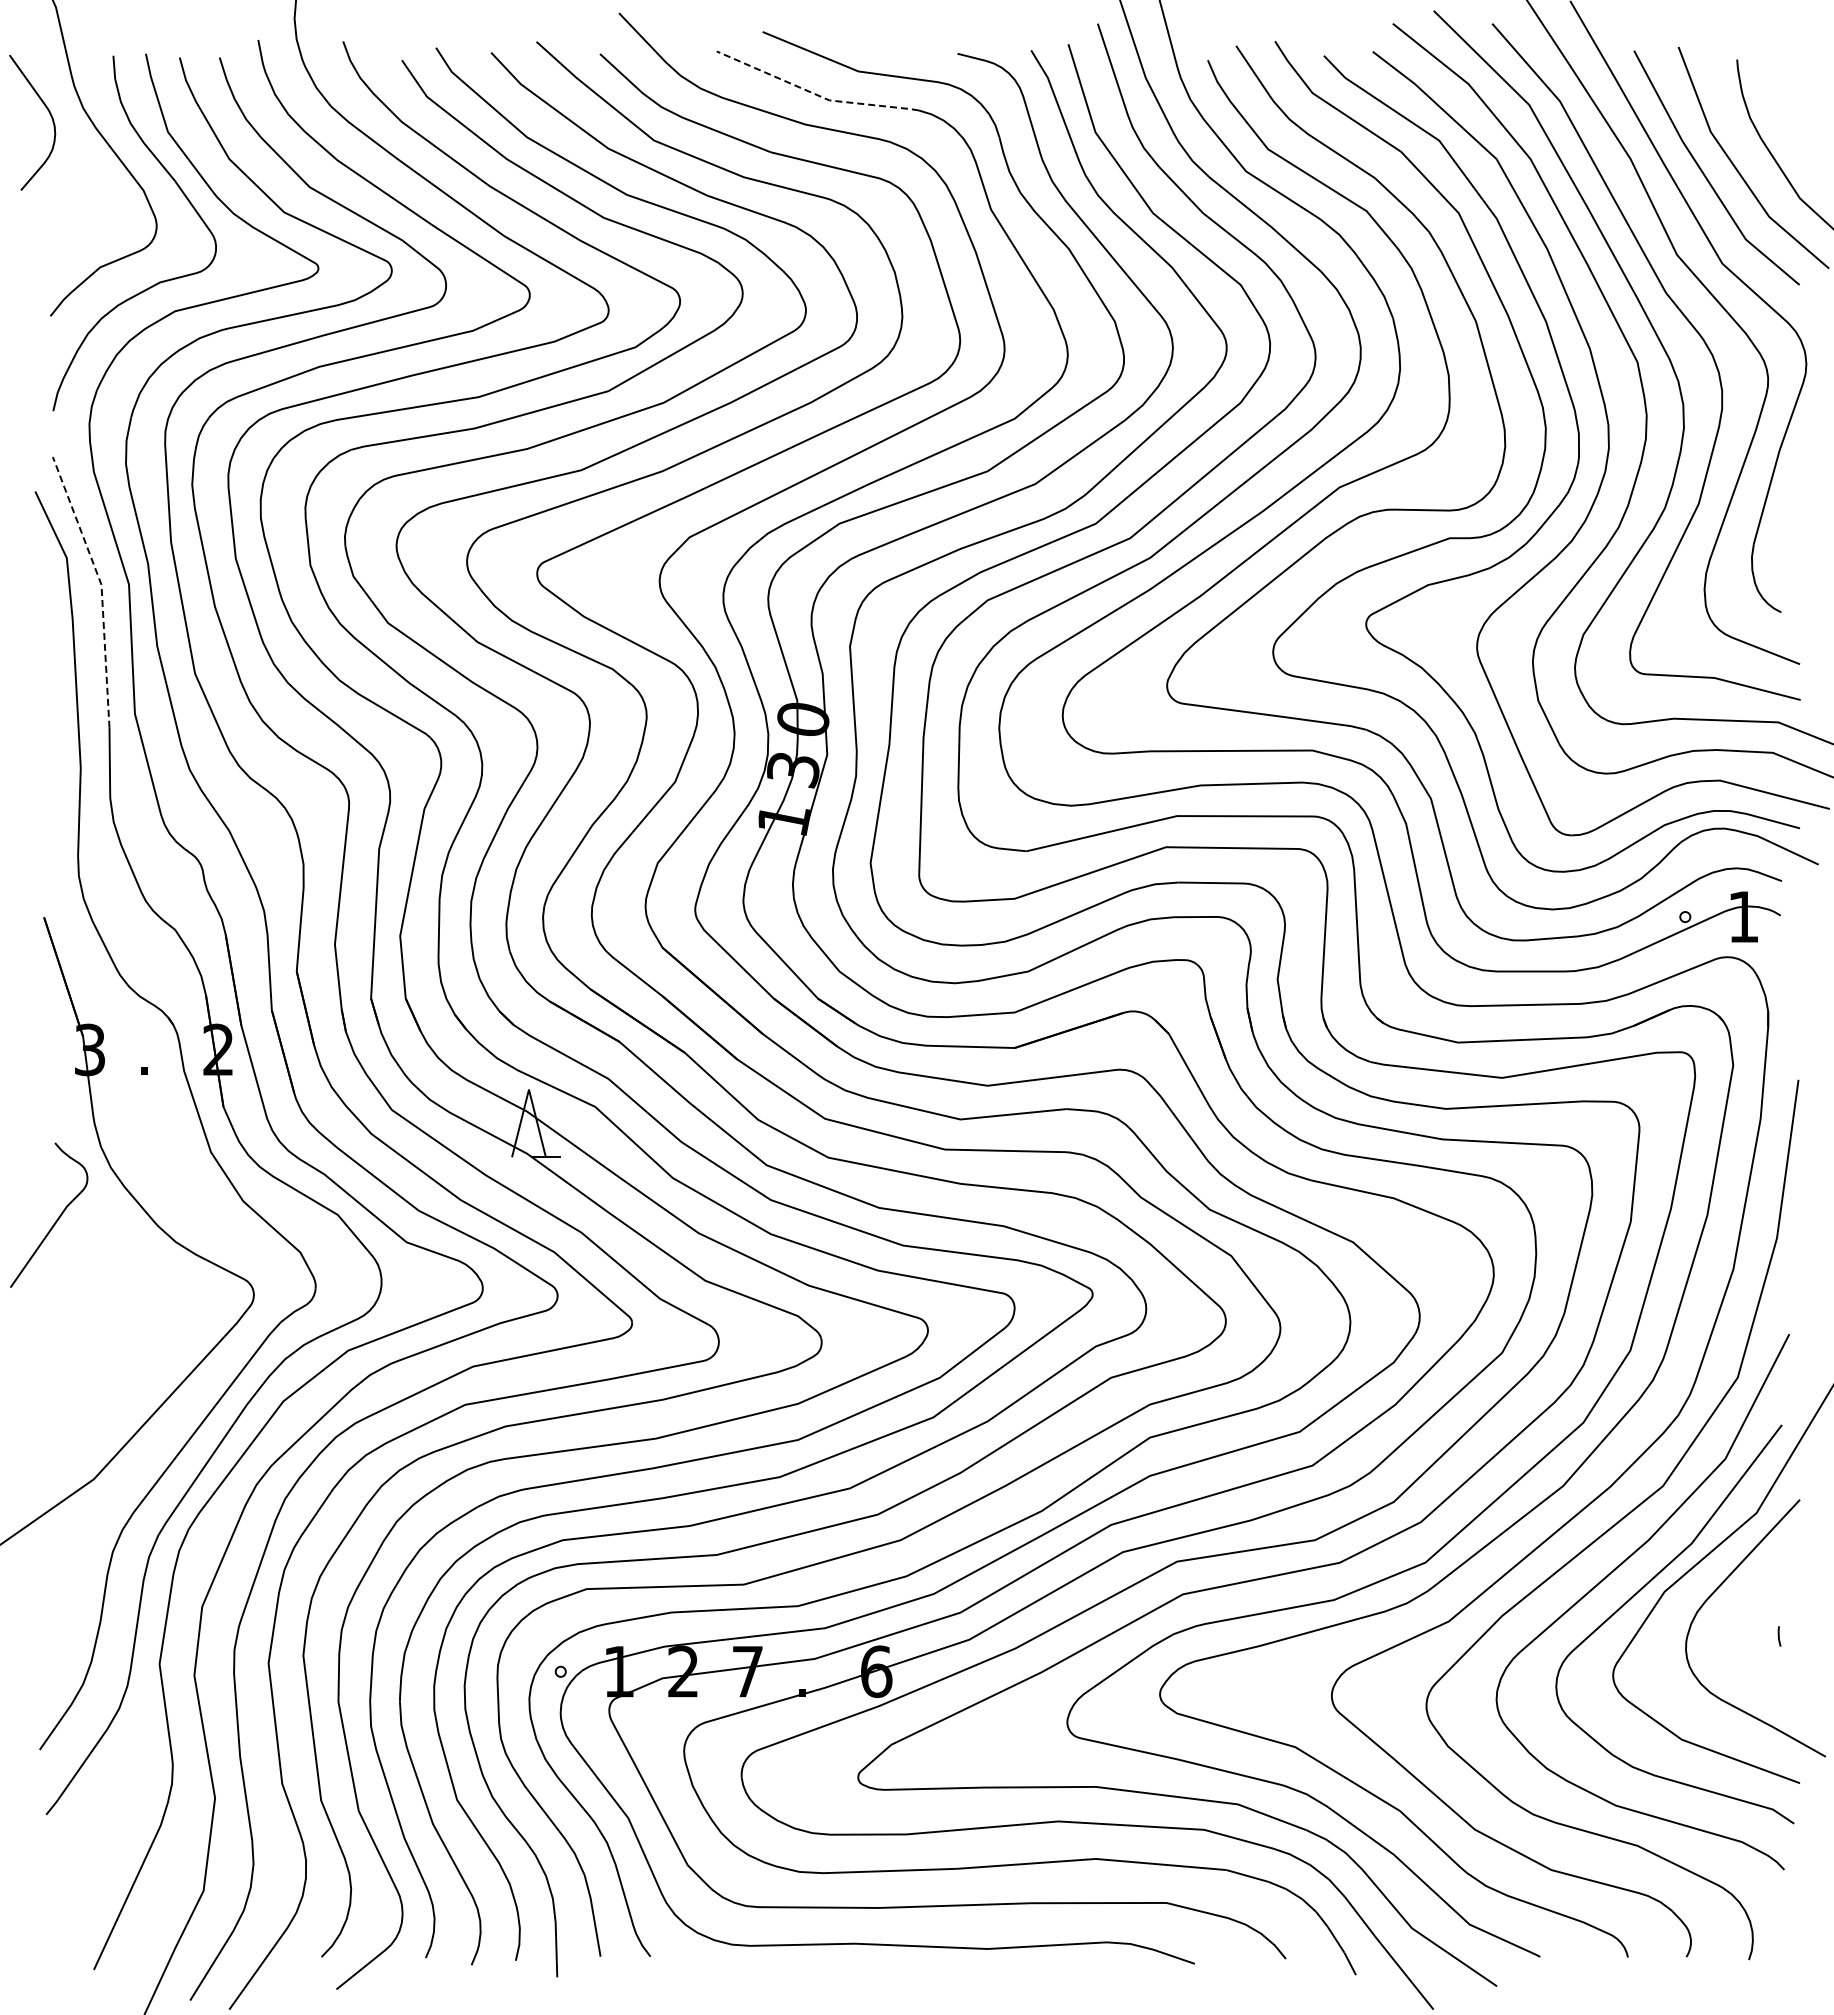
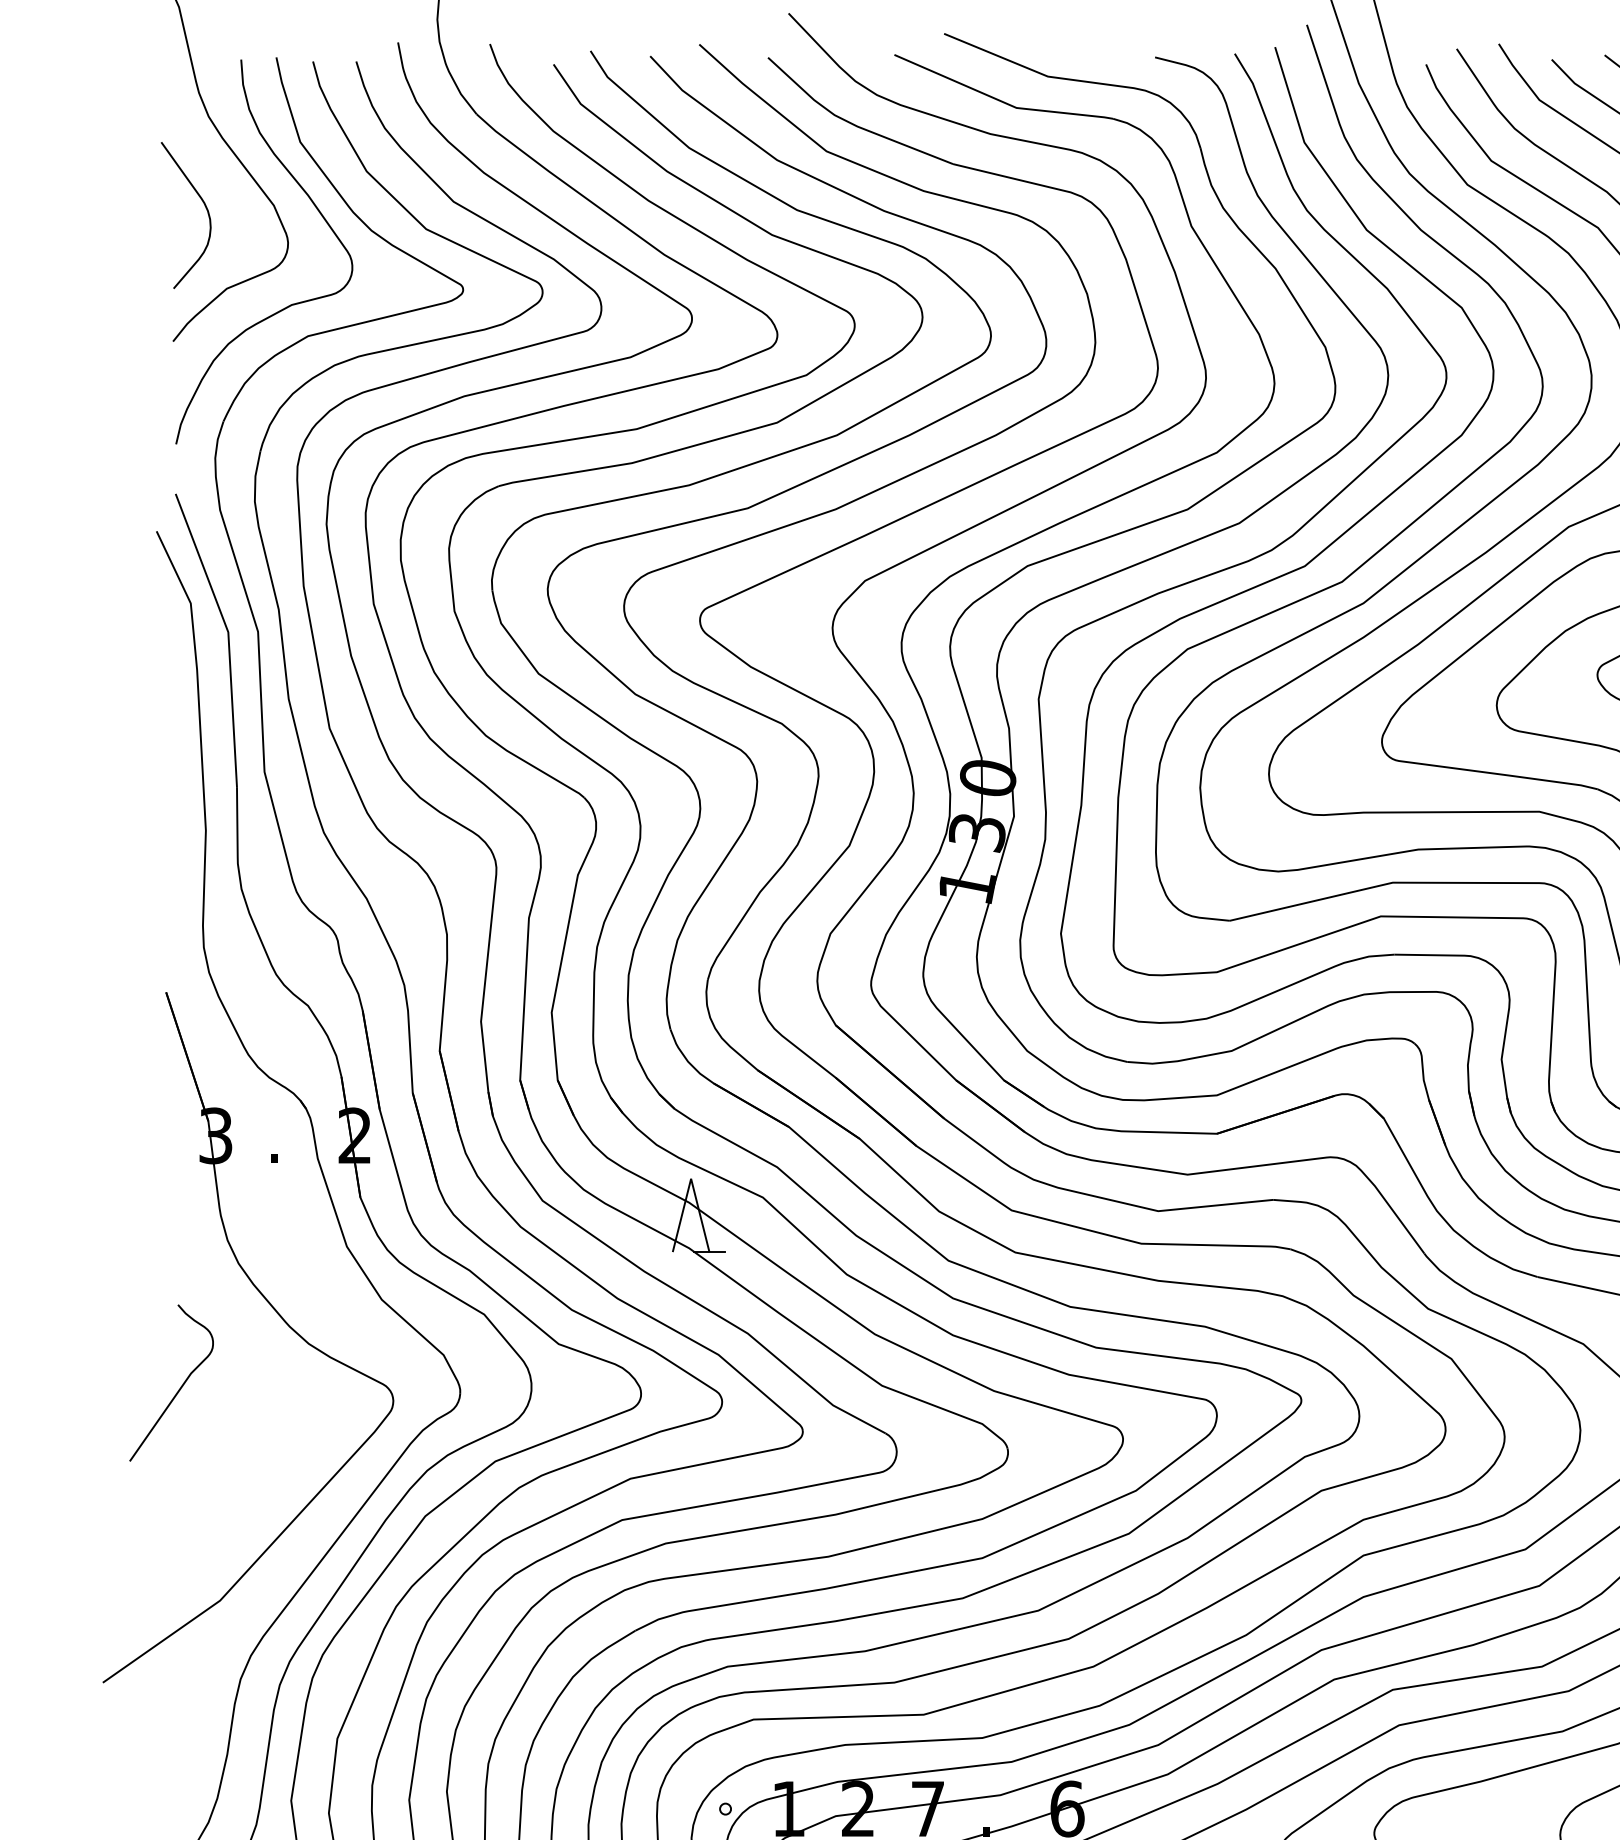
line: (815, 94) -> (1001, 101), dashed -> solid
curve: (49, 114) -> (204, 206), moved
line: (101, 587) -> (228, 635), dashed -> solid
curve: (56, 1219) -> (179, 1387), moved

